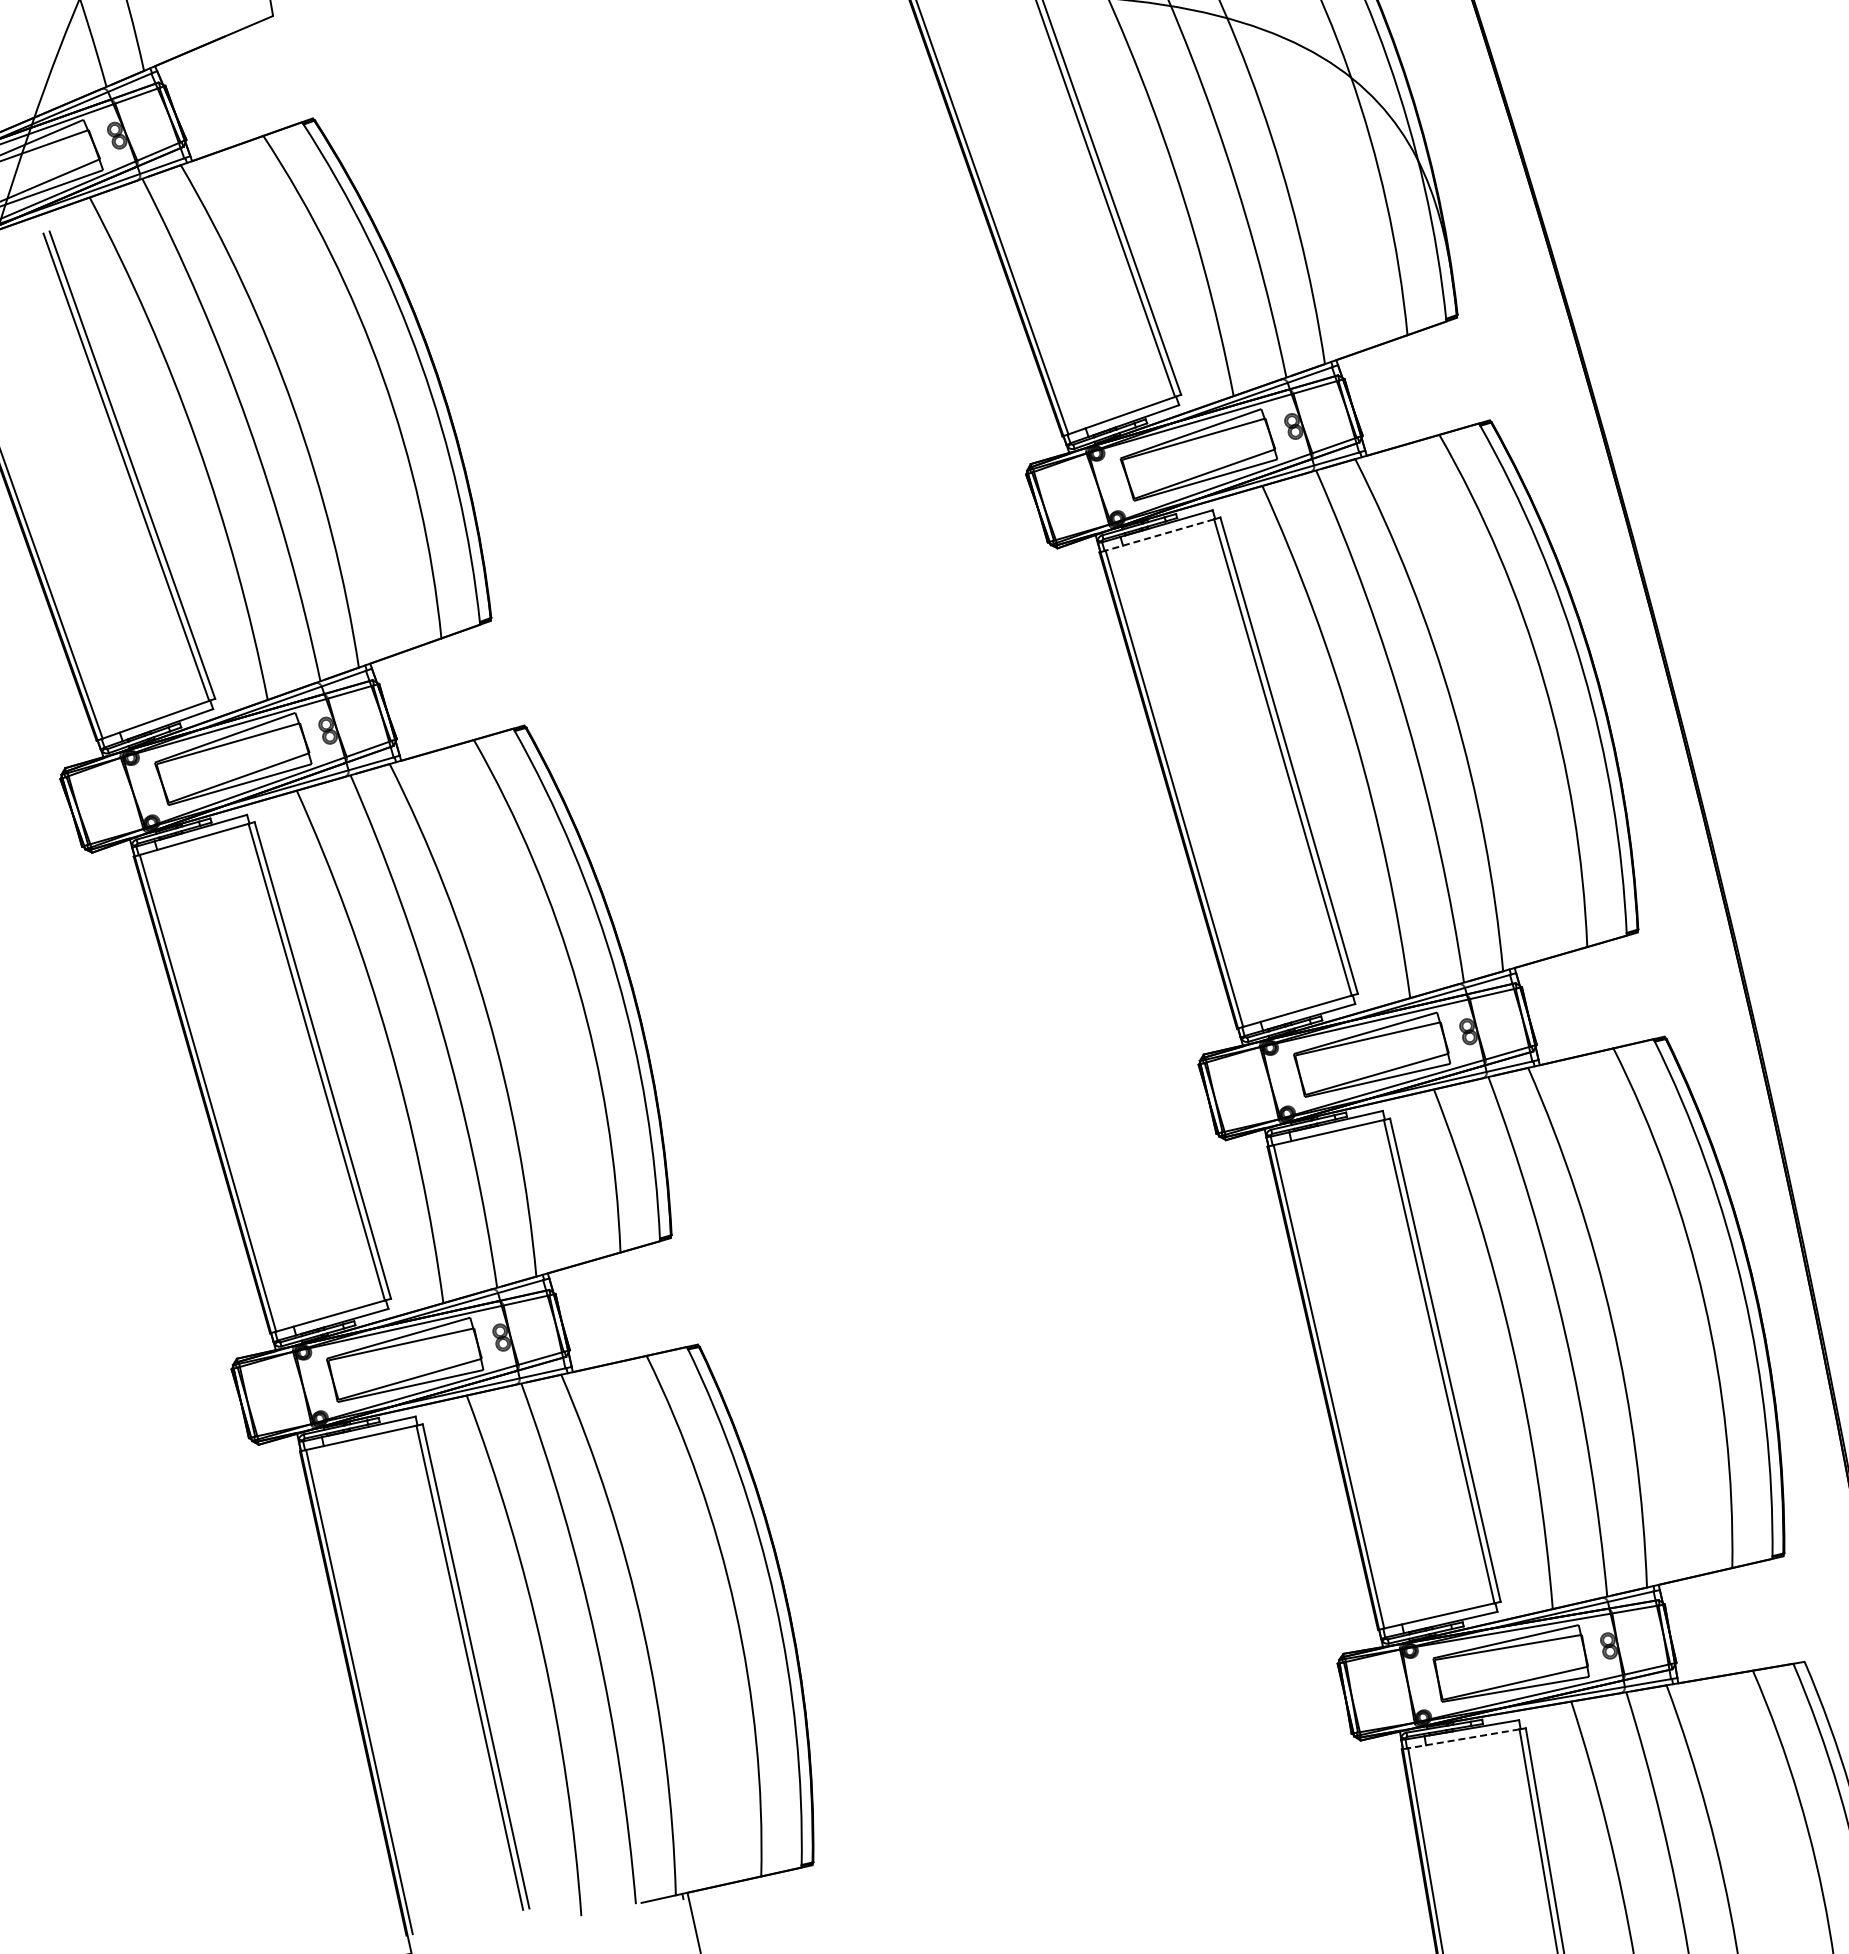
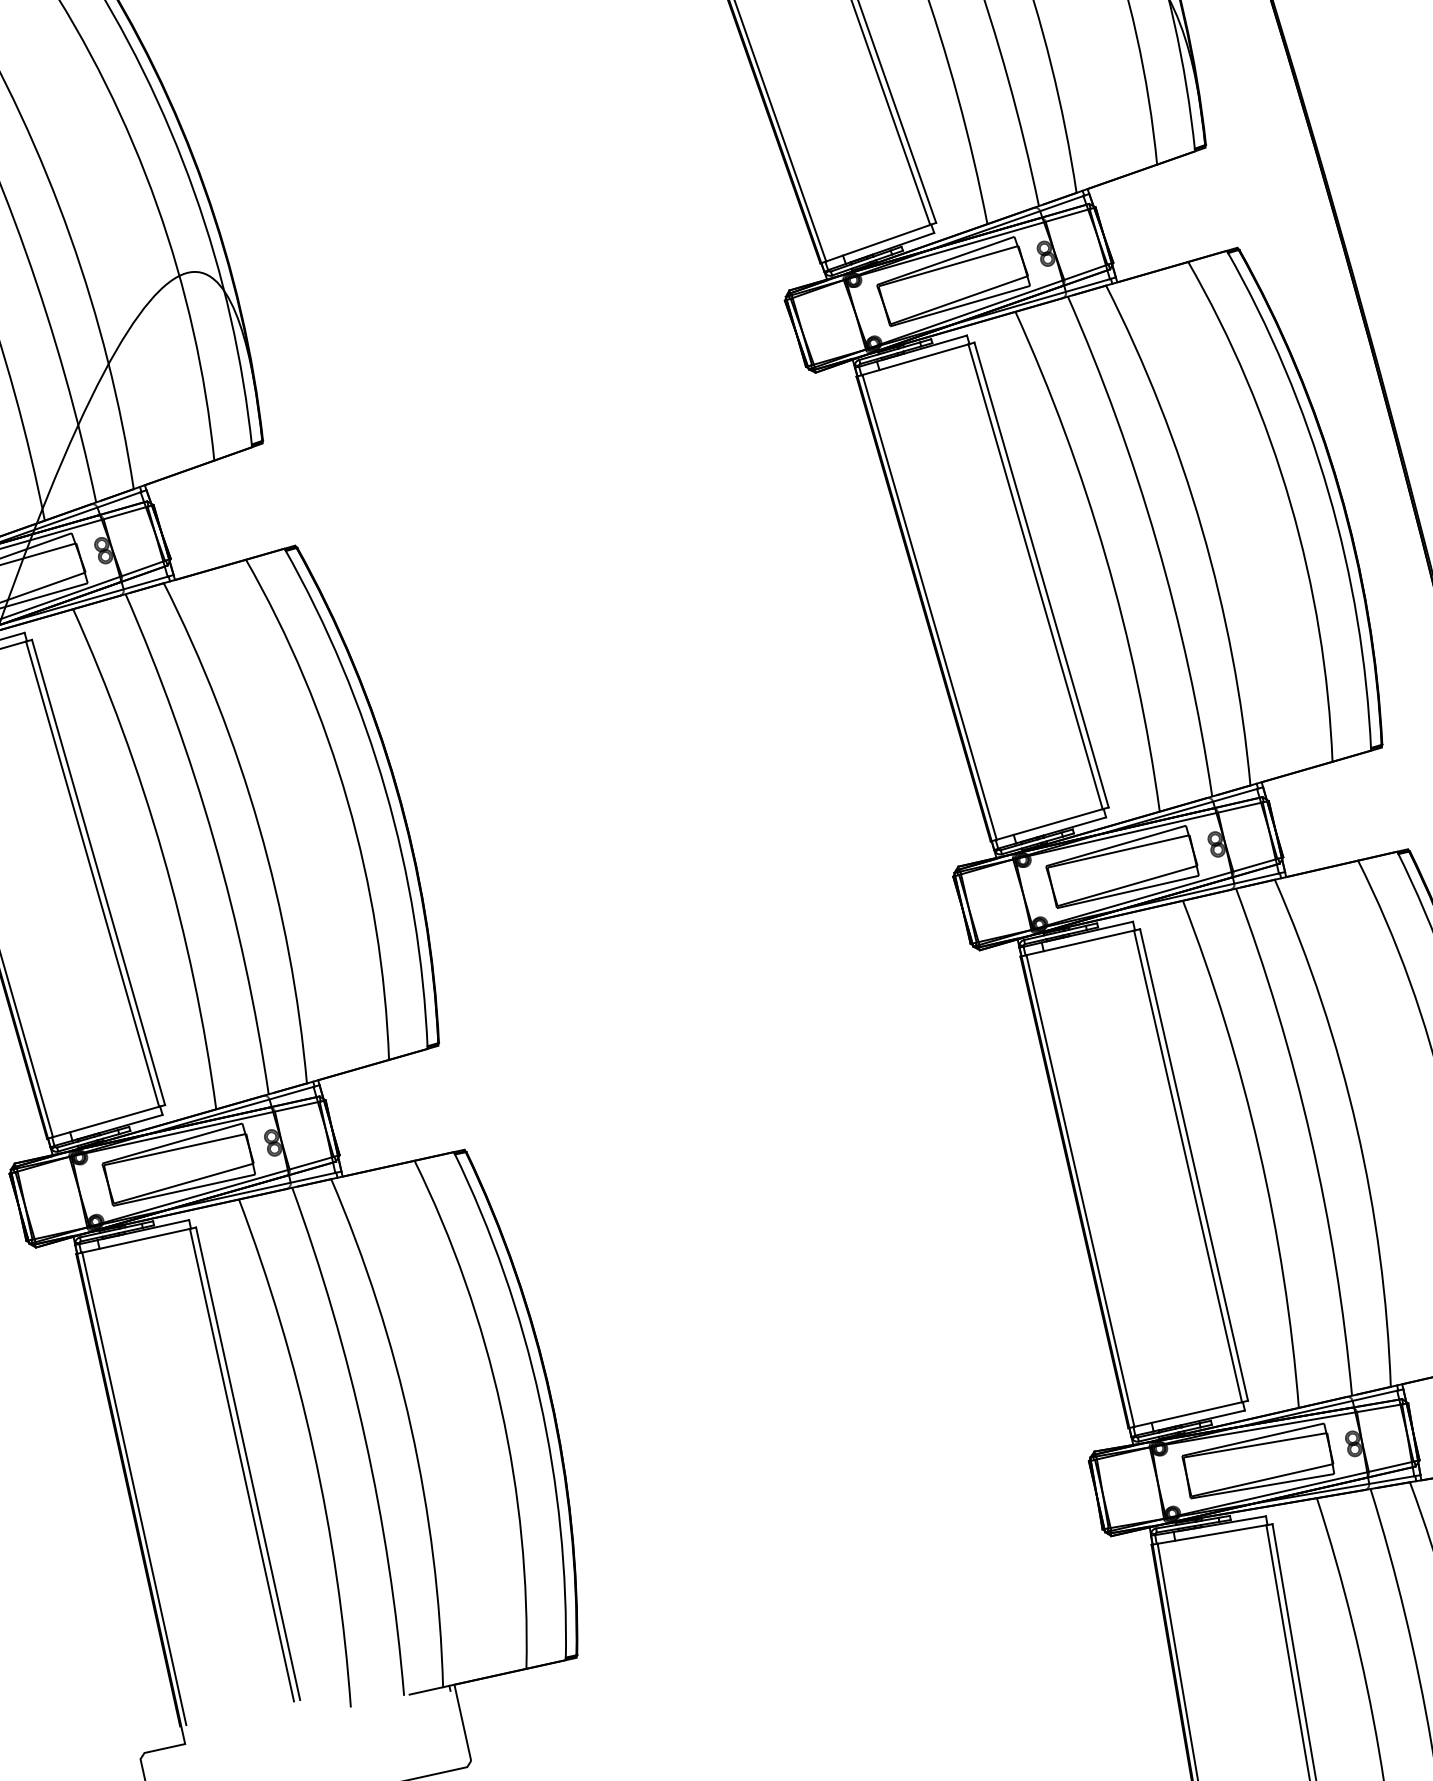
line: (1159, 535) -> (915, 360), dashed -> solid
line: (1463, 1738) -> (1211, 1534), dashed -> solid

